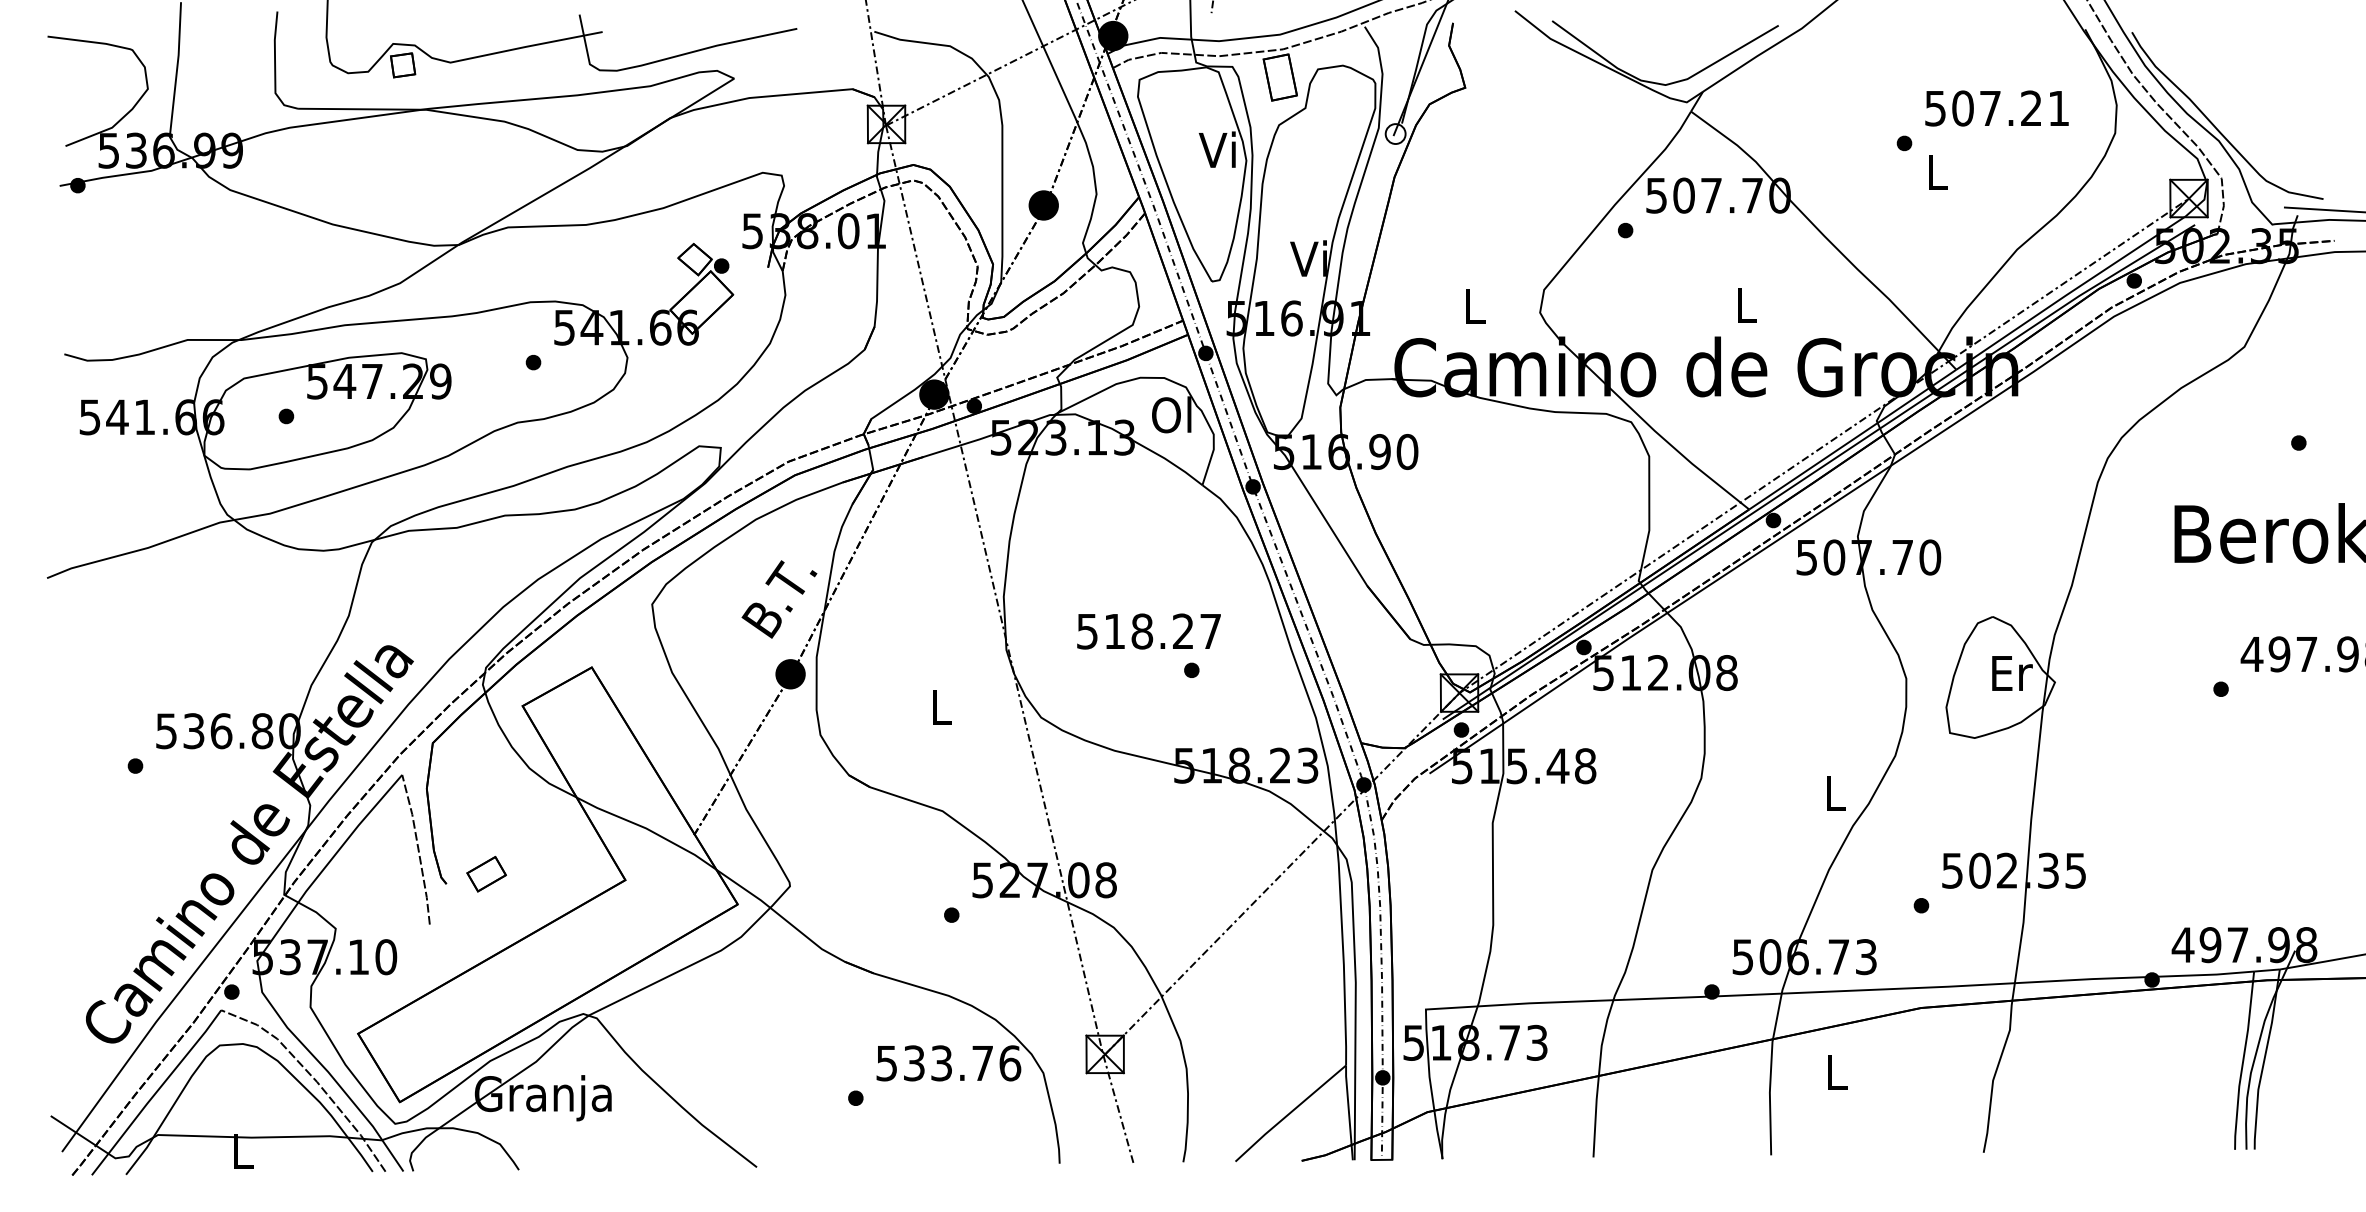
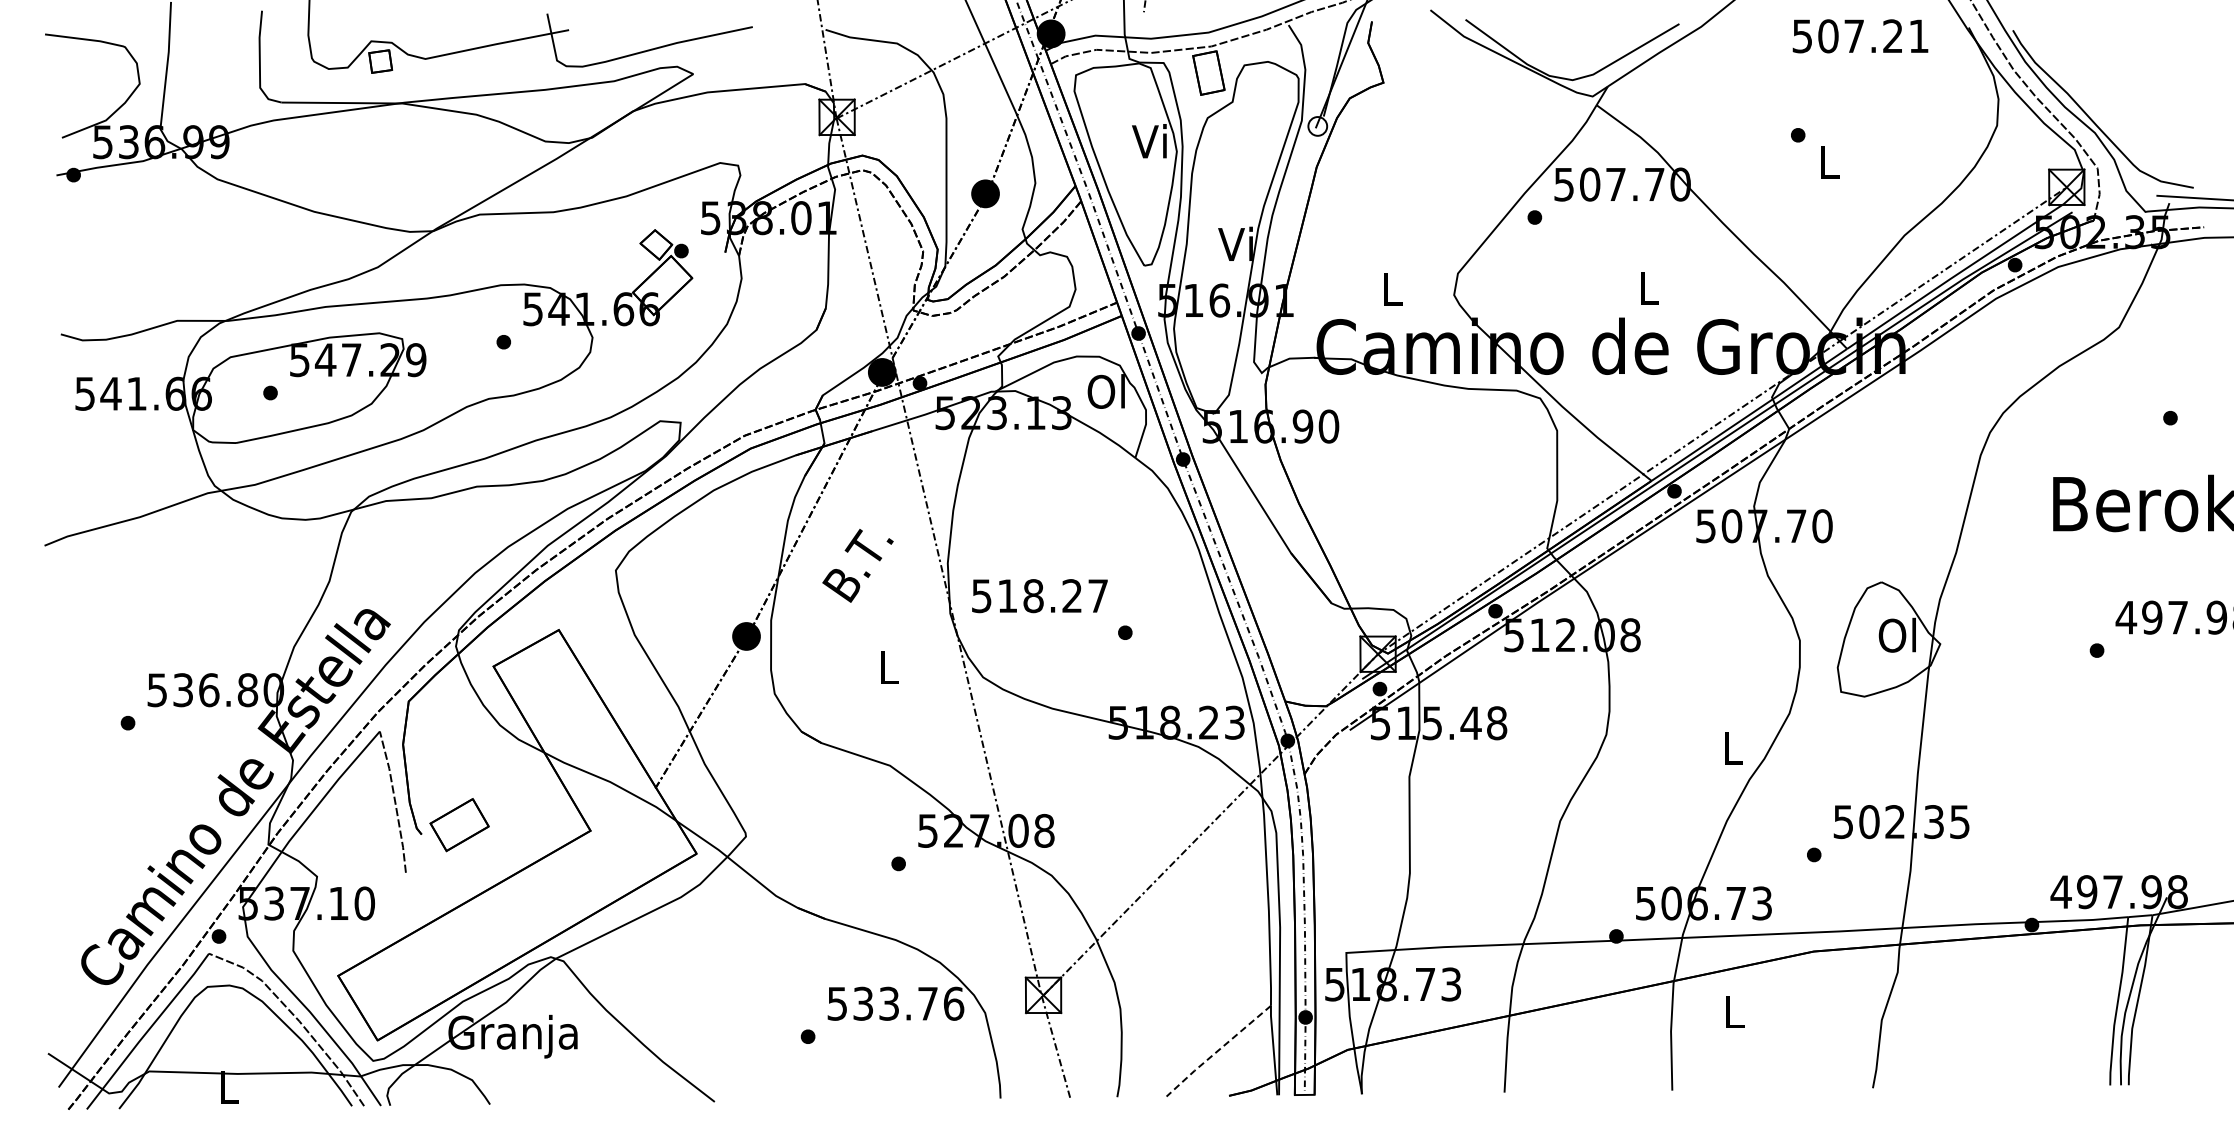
text: (1996, 108) -> (1860, 36), moved
text: (778, 599) -> (857, 565), moved
text: (1148, 631) -> (1039, 596), moved
text: (2010, 672) -> (1898, 634), Er -> Ol
part: (486, 874) -> (459, 825), size x1.6
line: (1289, 1113) -> (1217, 1051), solid -> dashed

